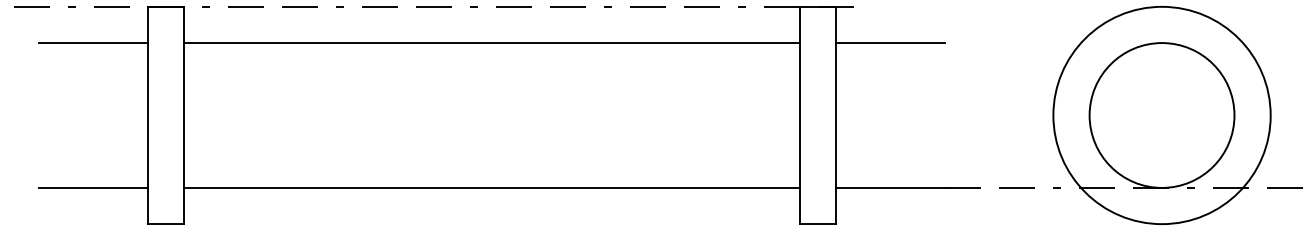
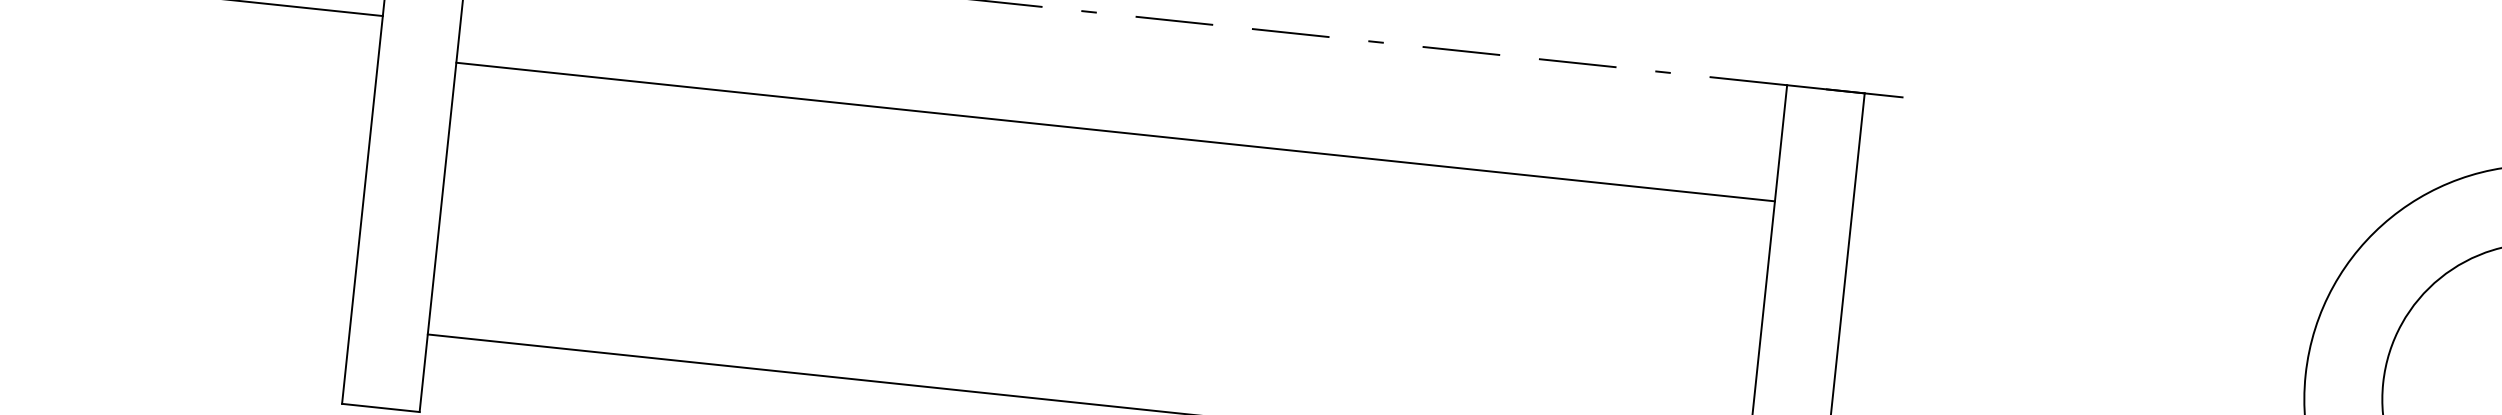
line: (491, 43) -> (1114, 132), moved
line: (890, 43) -> (1972, 184), removed
line: (93, 187) -> (233, 313), removed

